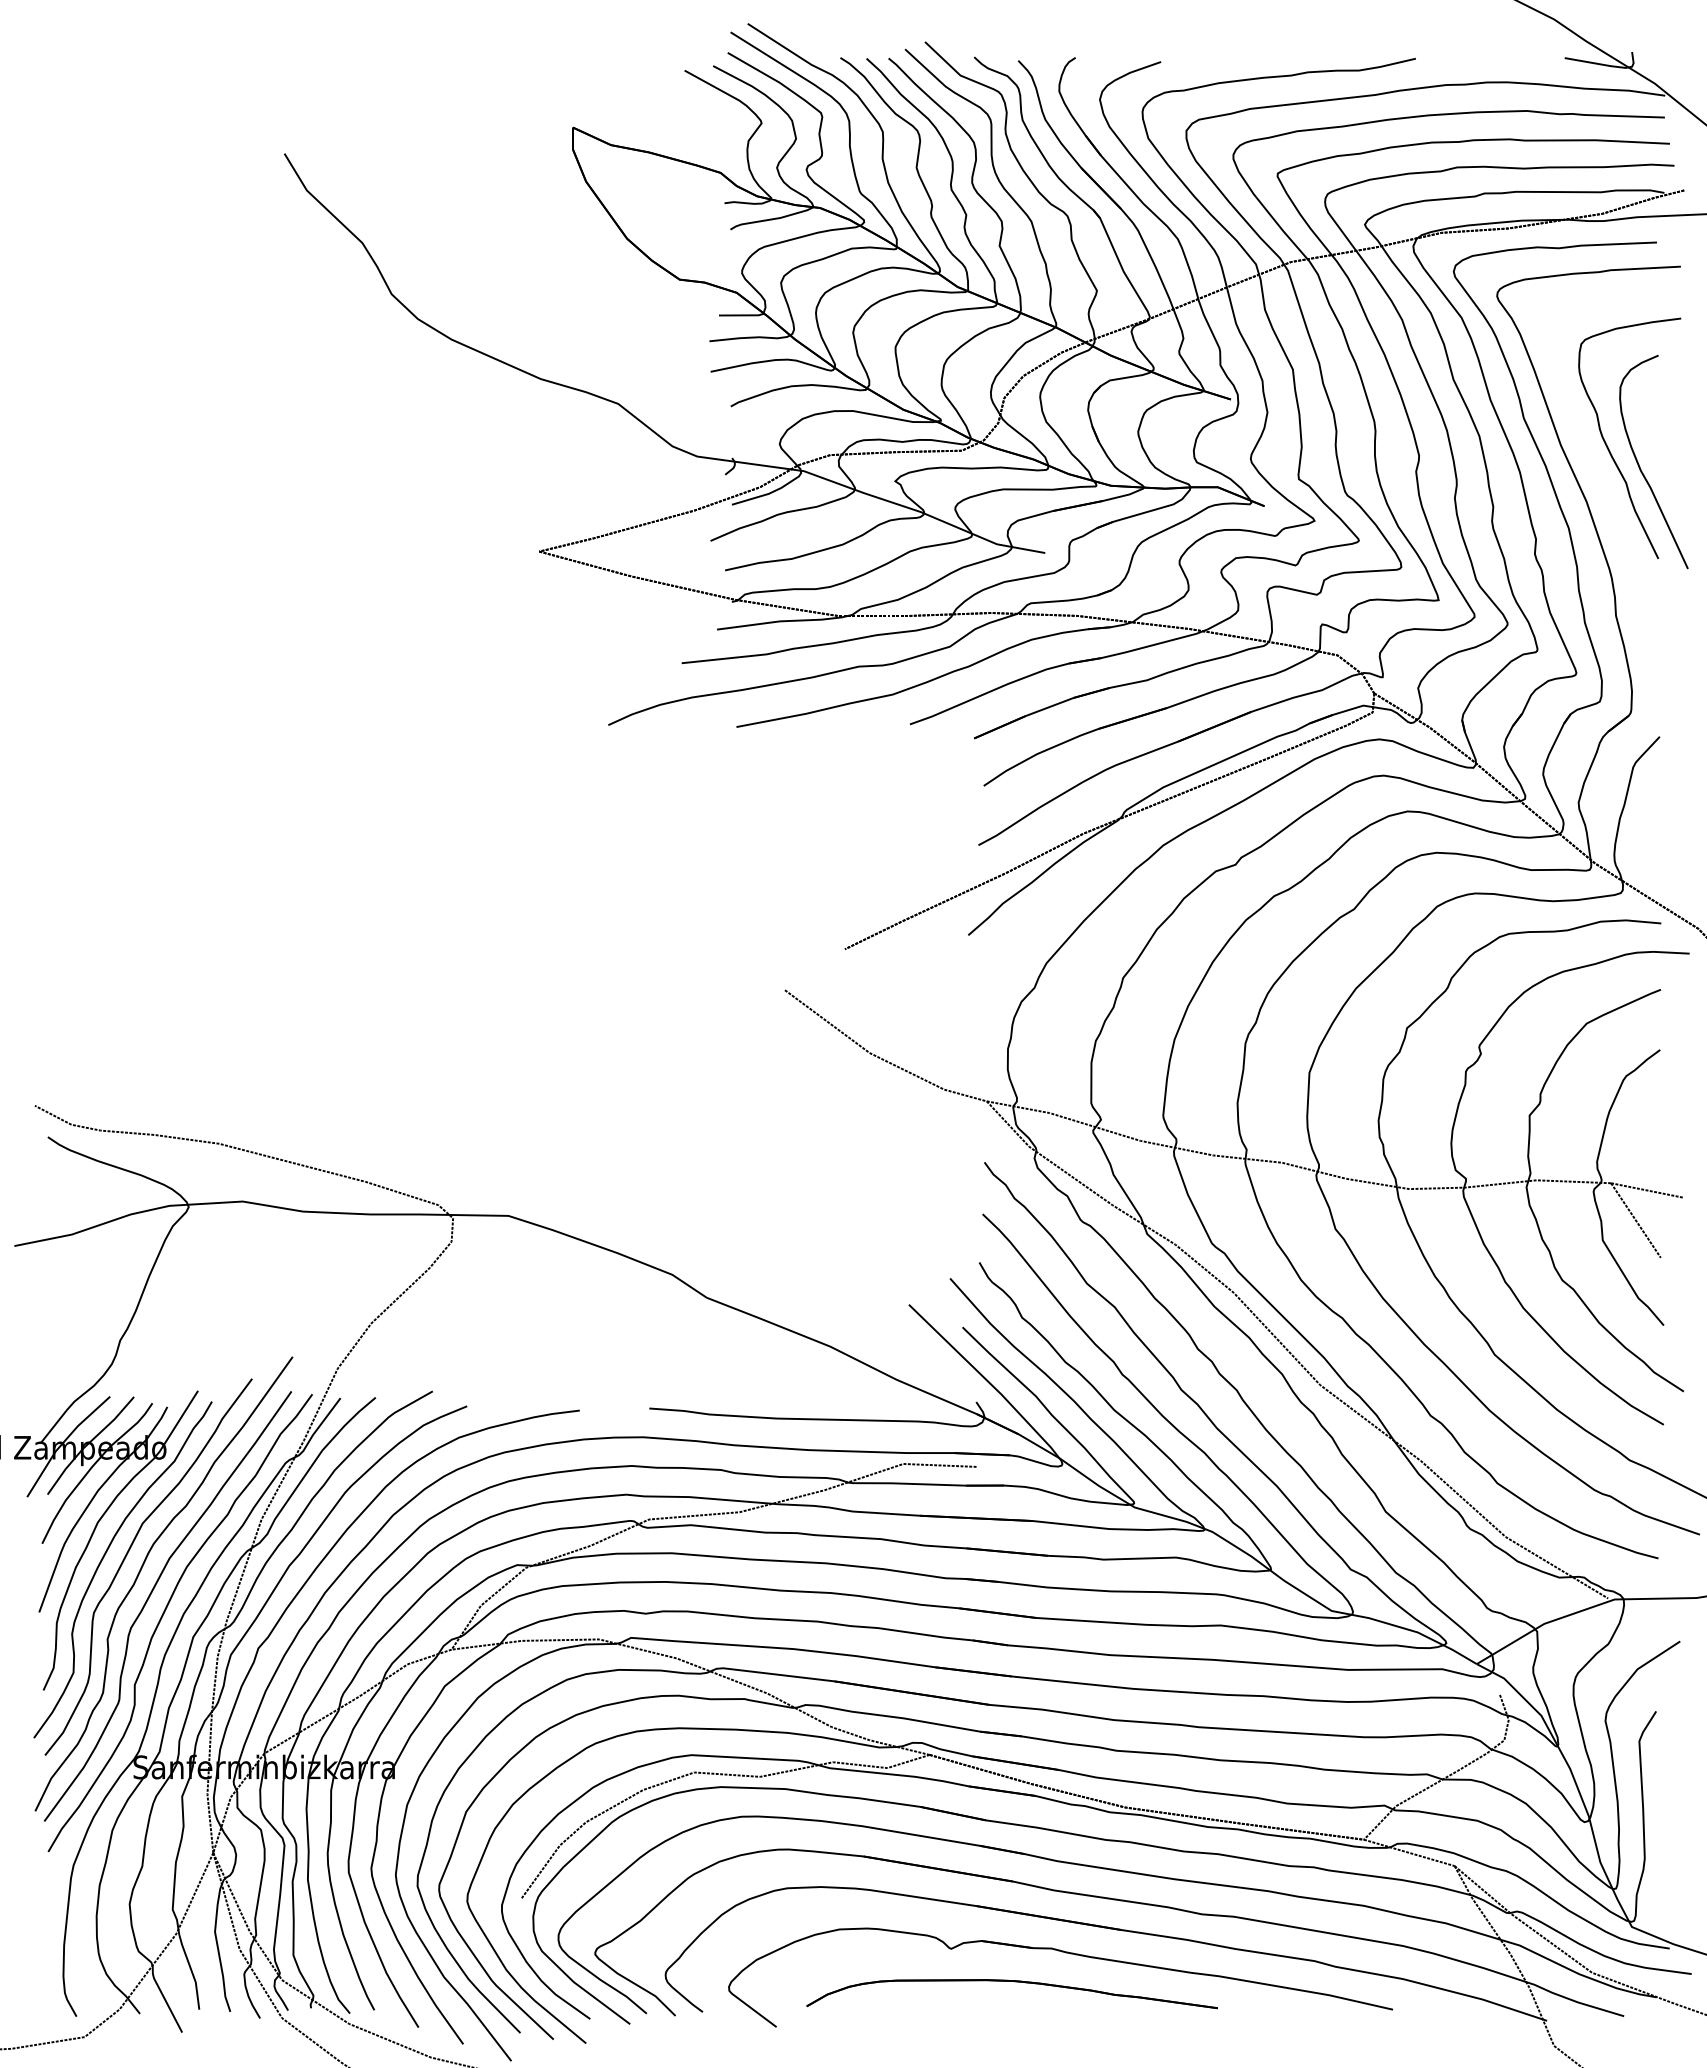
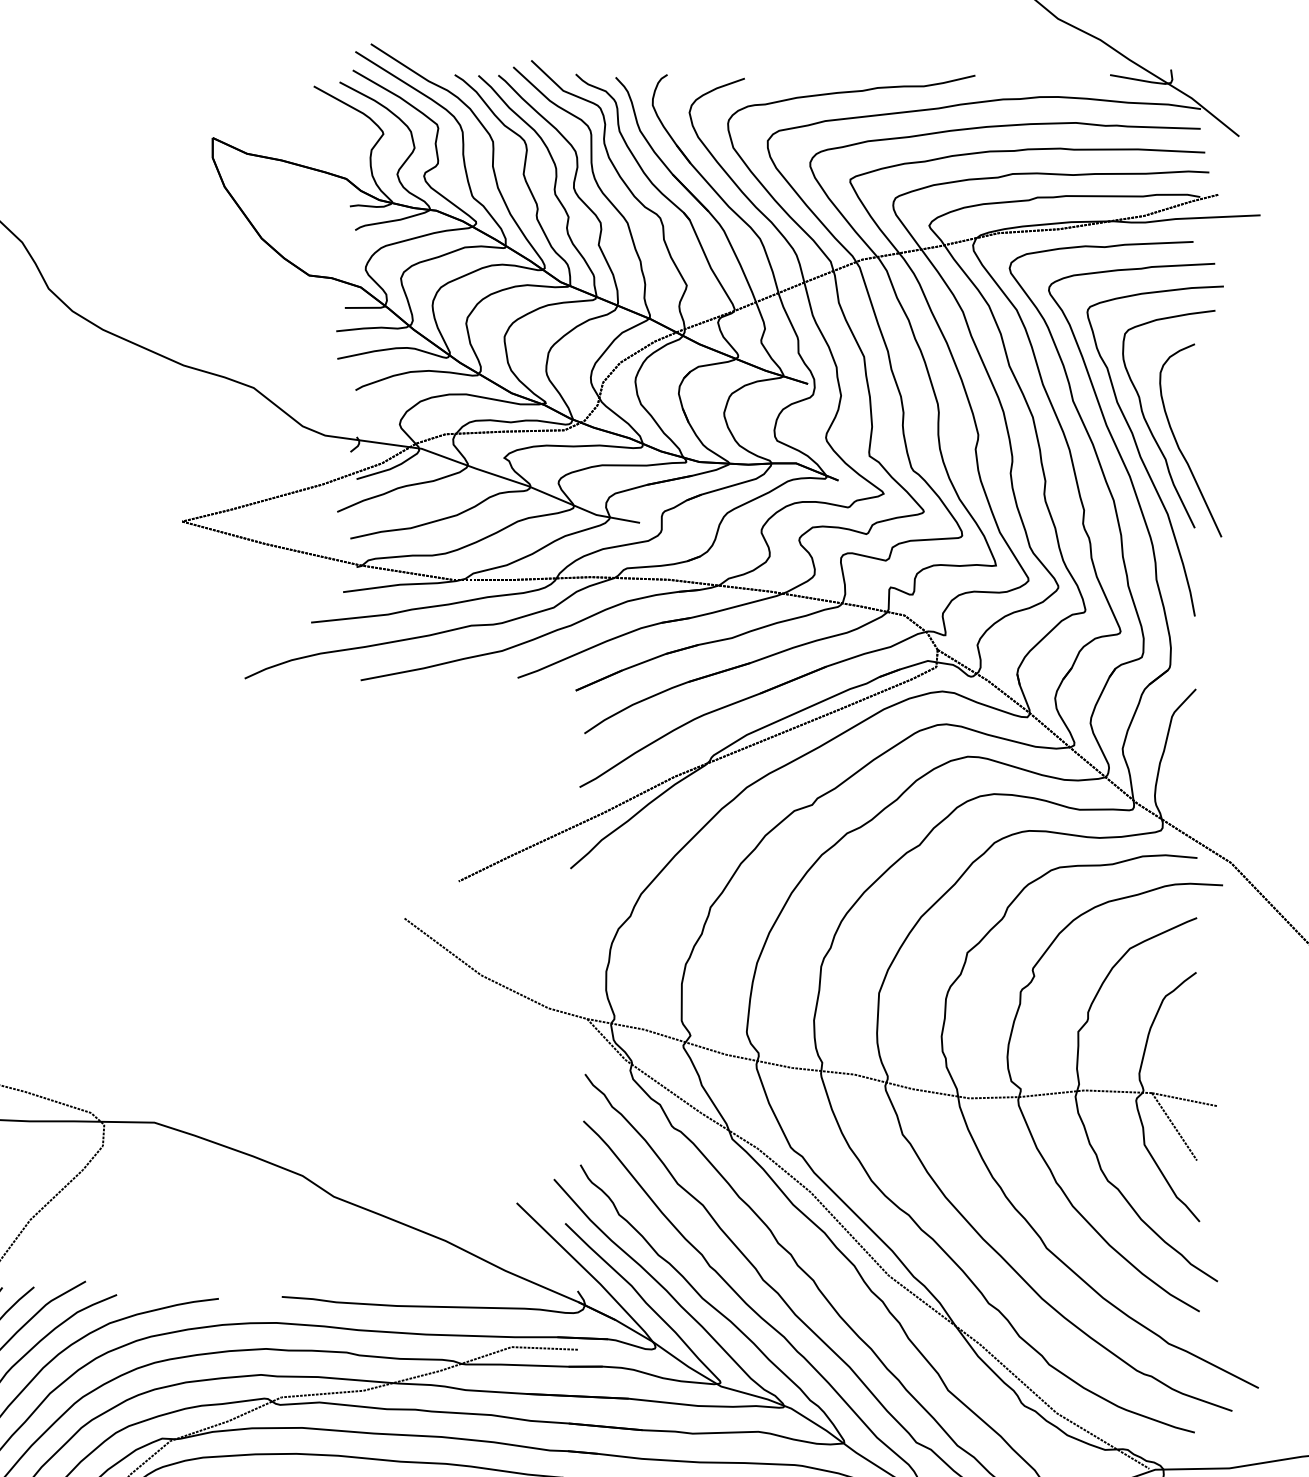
part: (1599, 479) -> (1141, 456), added

